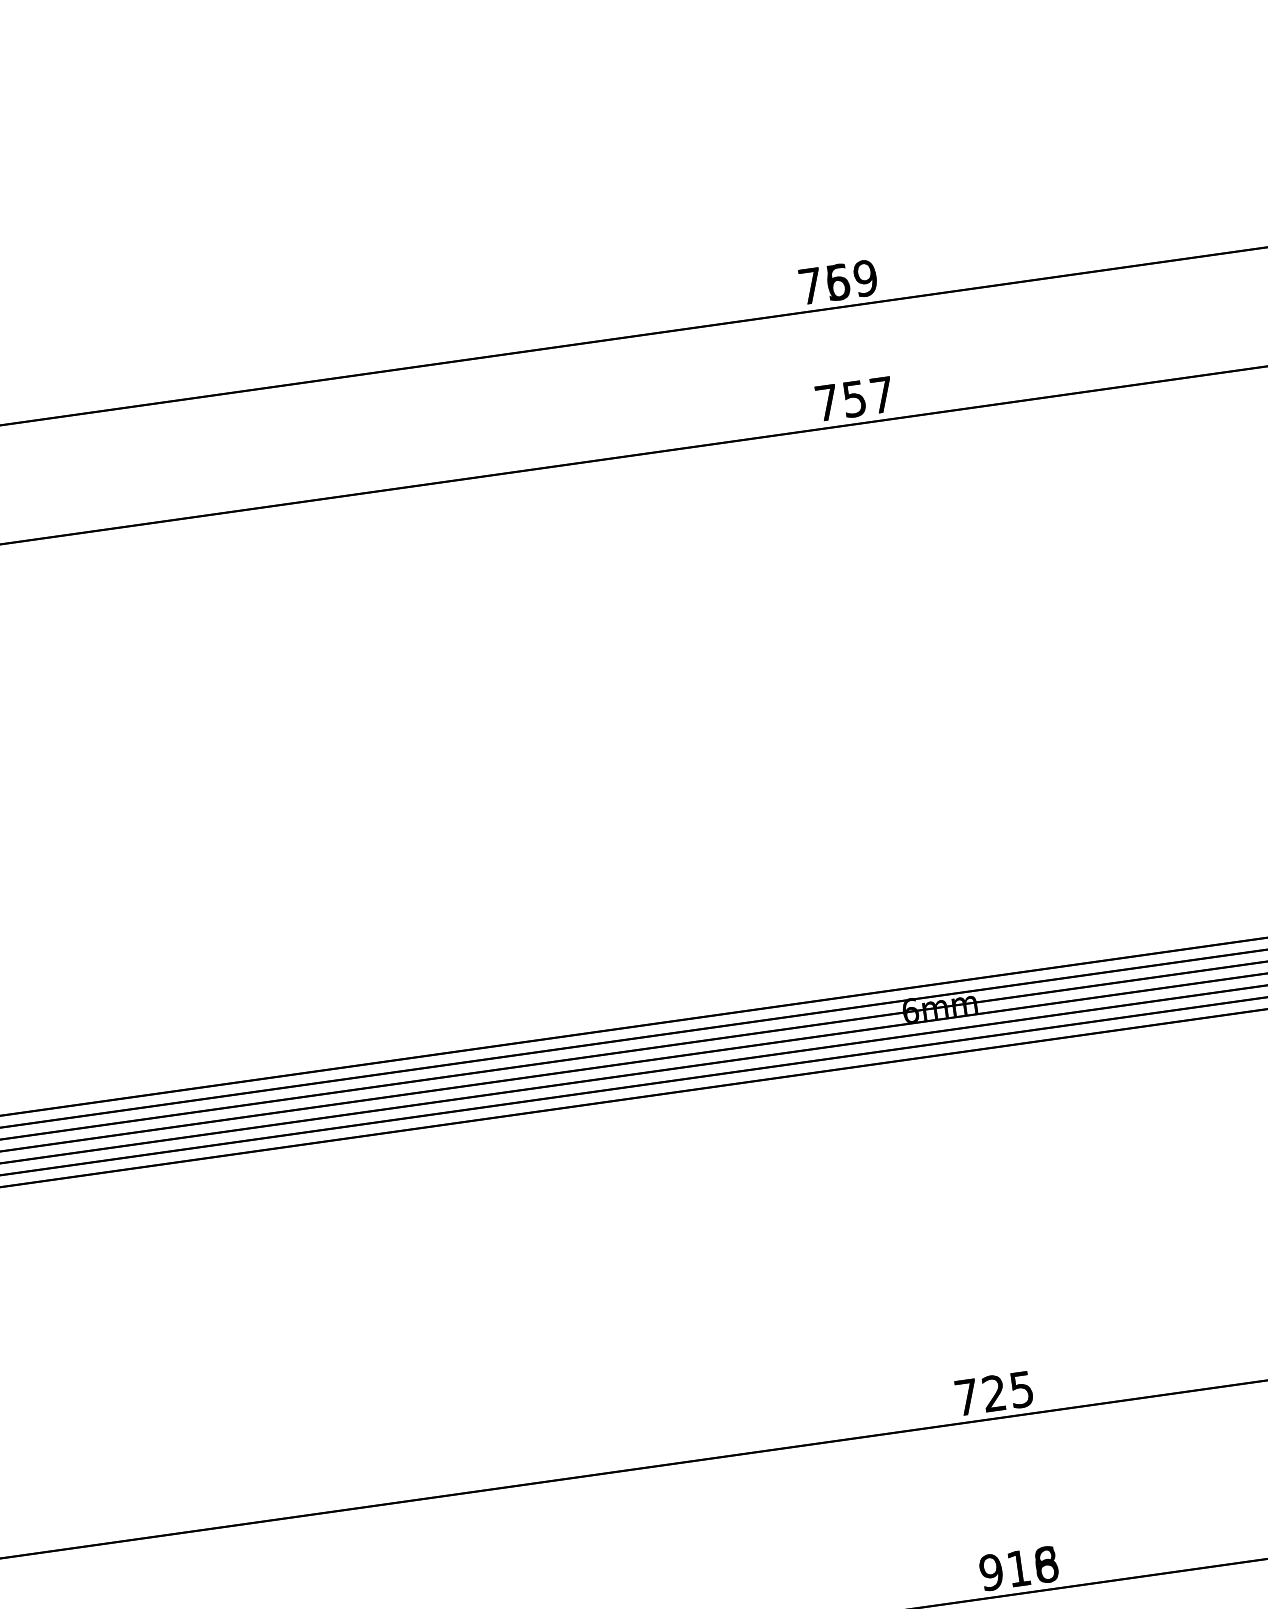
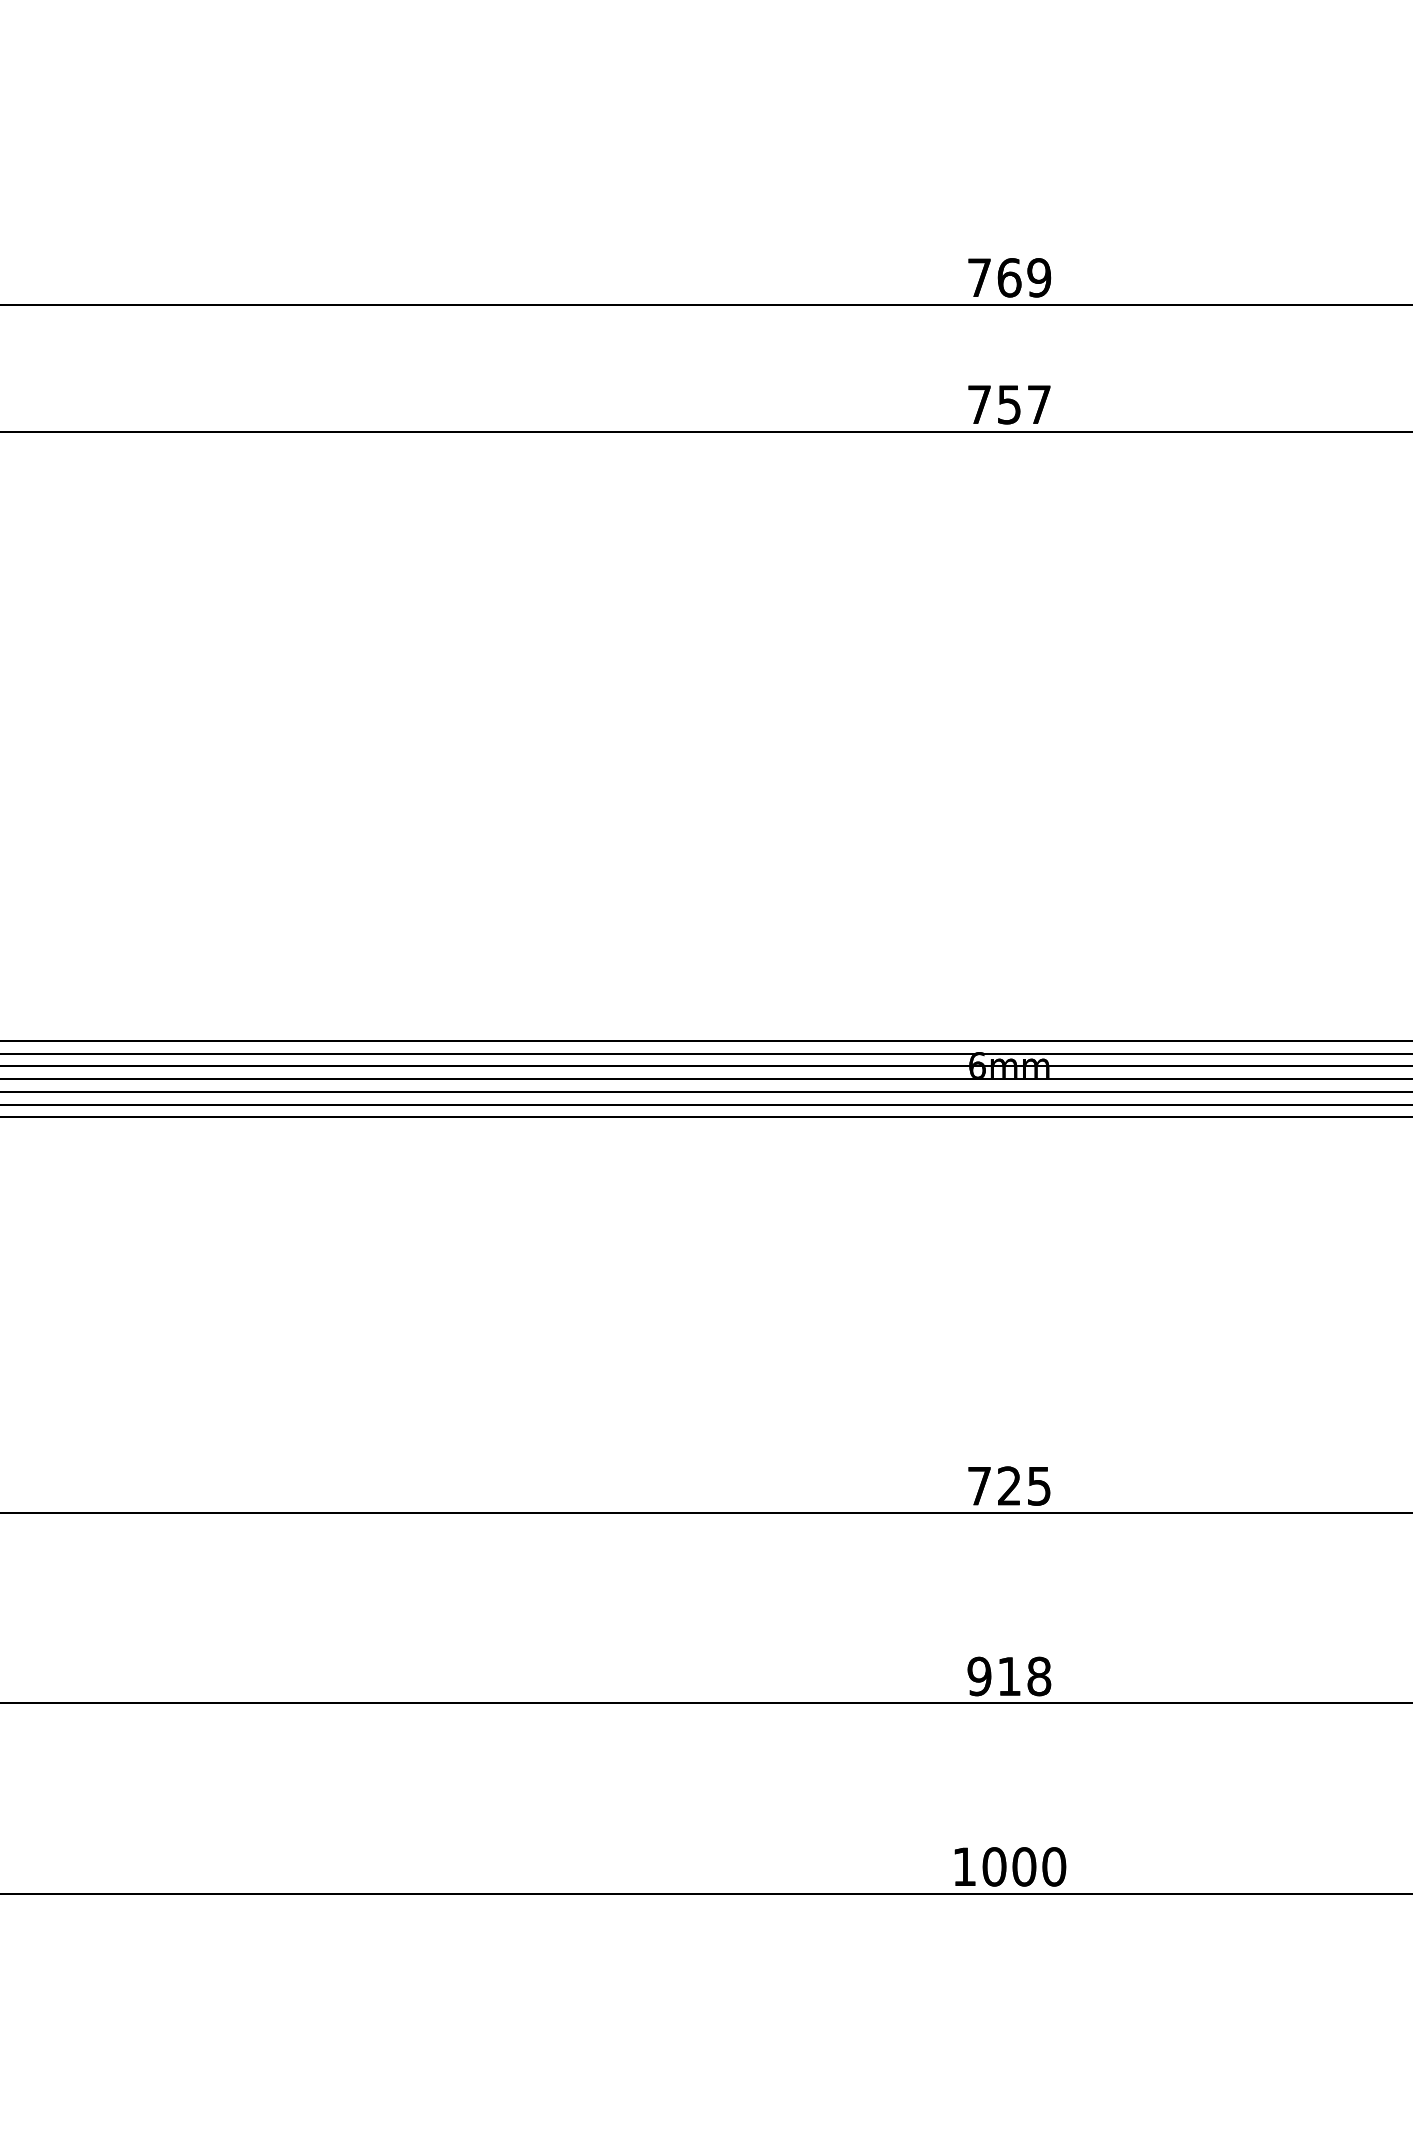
text: (838, 281) -> (1009, 277), 759 -> 769
text: (1046, 1564) -> (1039, 1676), 916 -> 918

